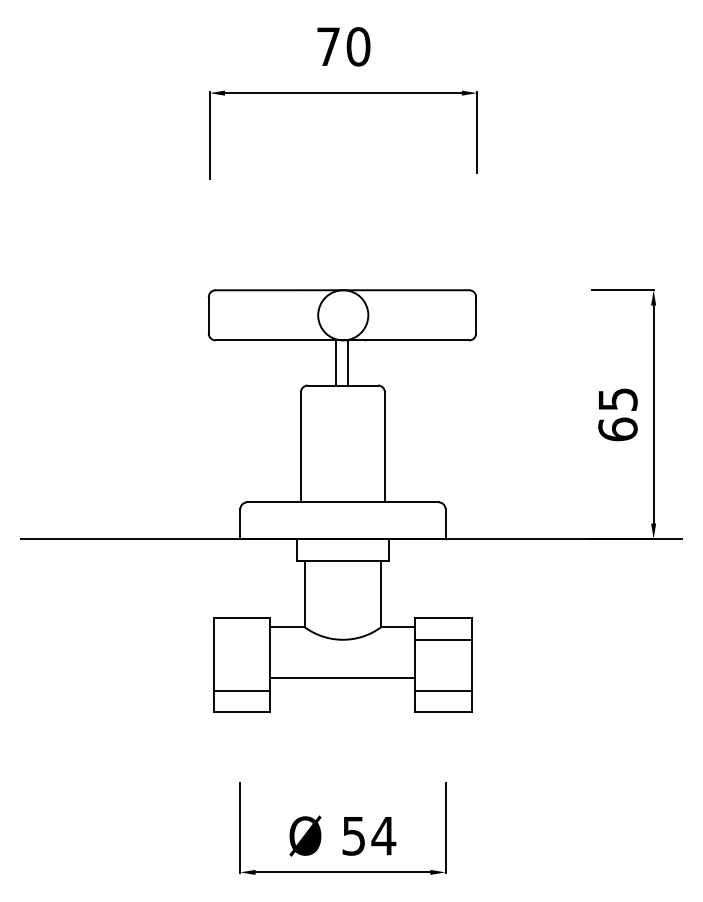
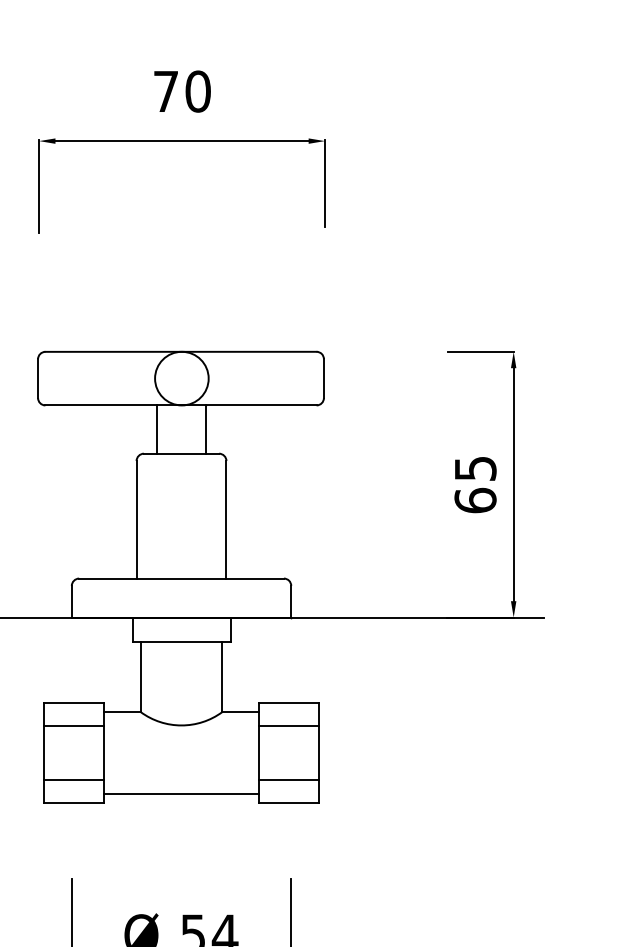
line: (336, 362) -> (205, 429), moved
line: (348, 362) -> (157, 429), moved
line: (241, 639) -> (73, 725), added
line: (342, 677) -> (181, 793), moved

